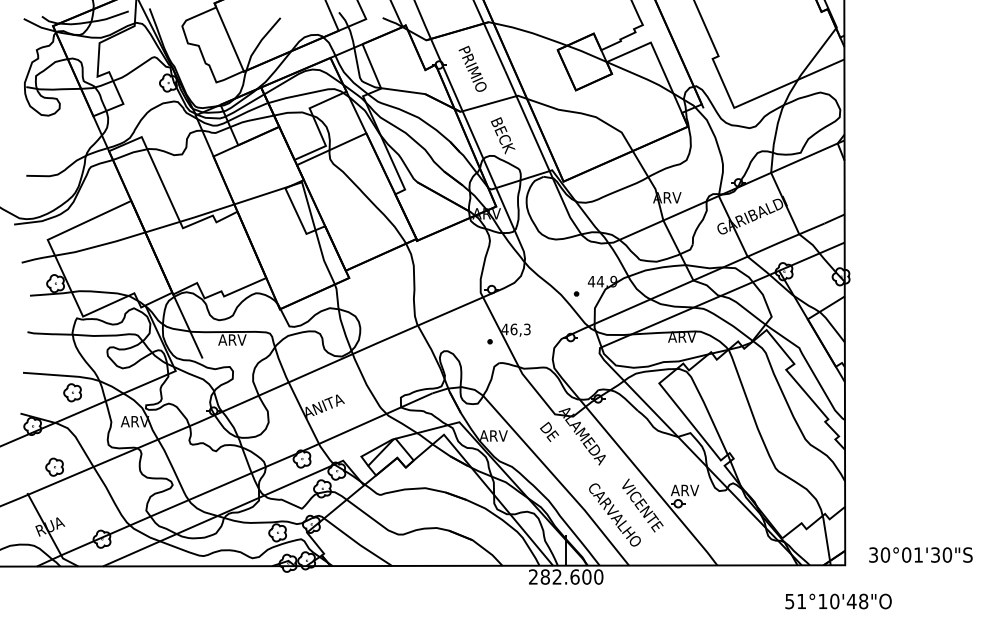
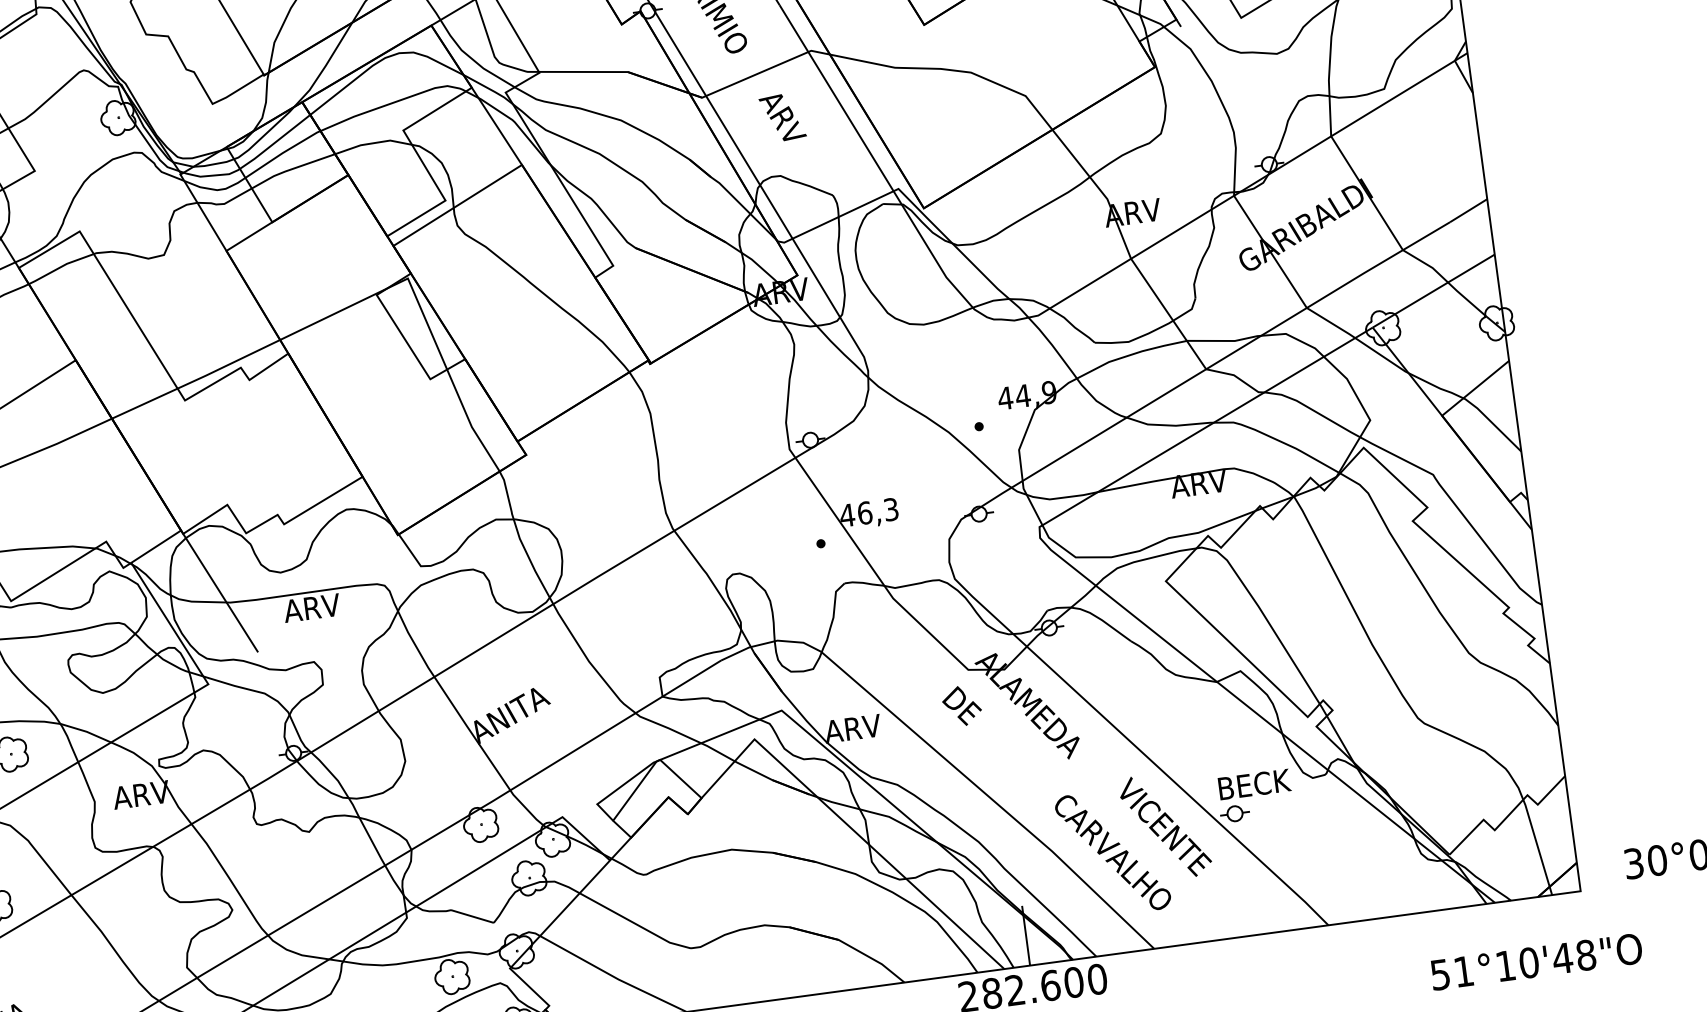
text: (501, 134) -> (788, 131), BECK -> ARV
text: (689, 490) -> (1253, 784), ARV -> BECK
text: (838, 601) -> (1536, 961), moved

